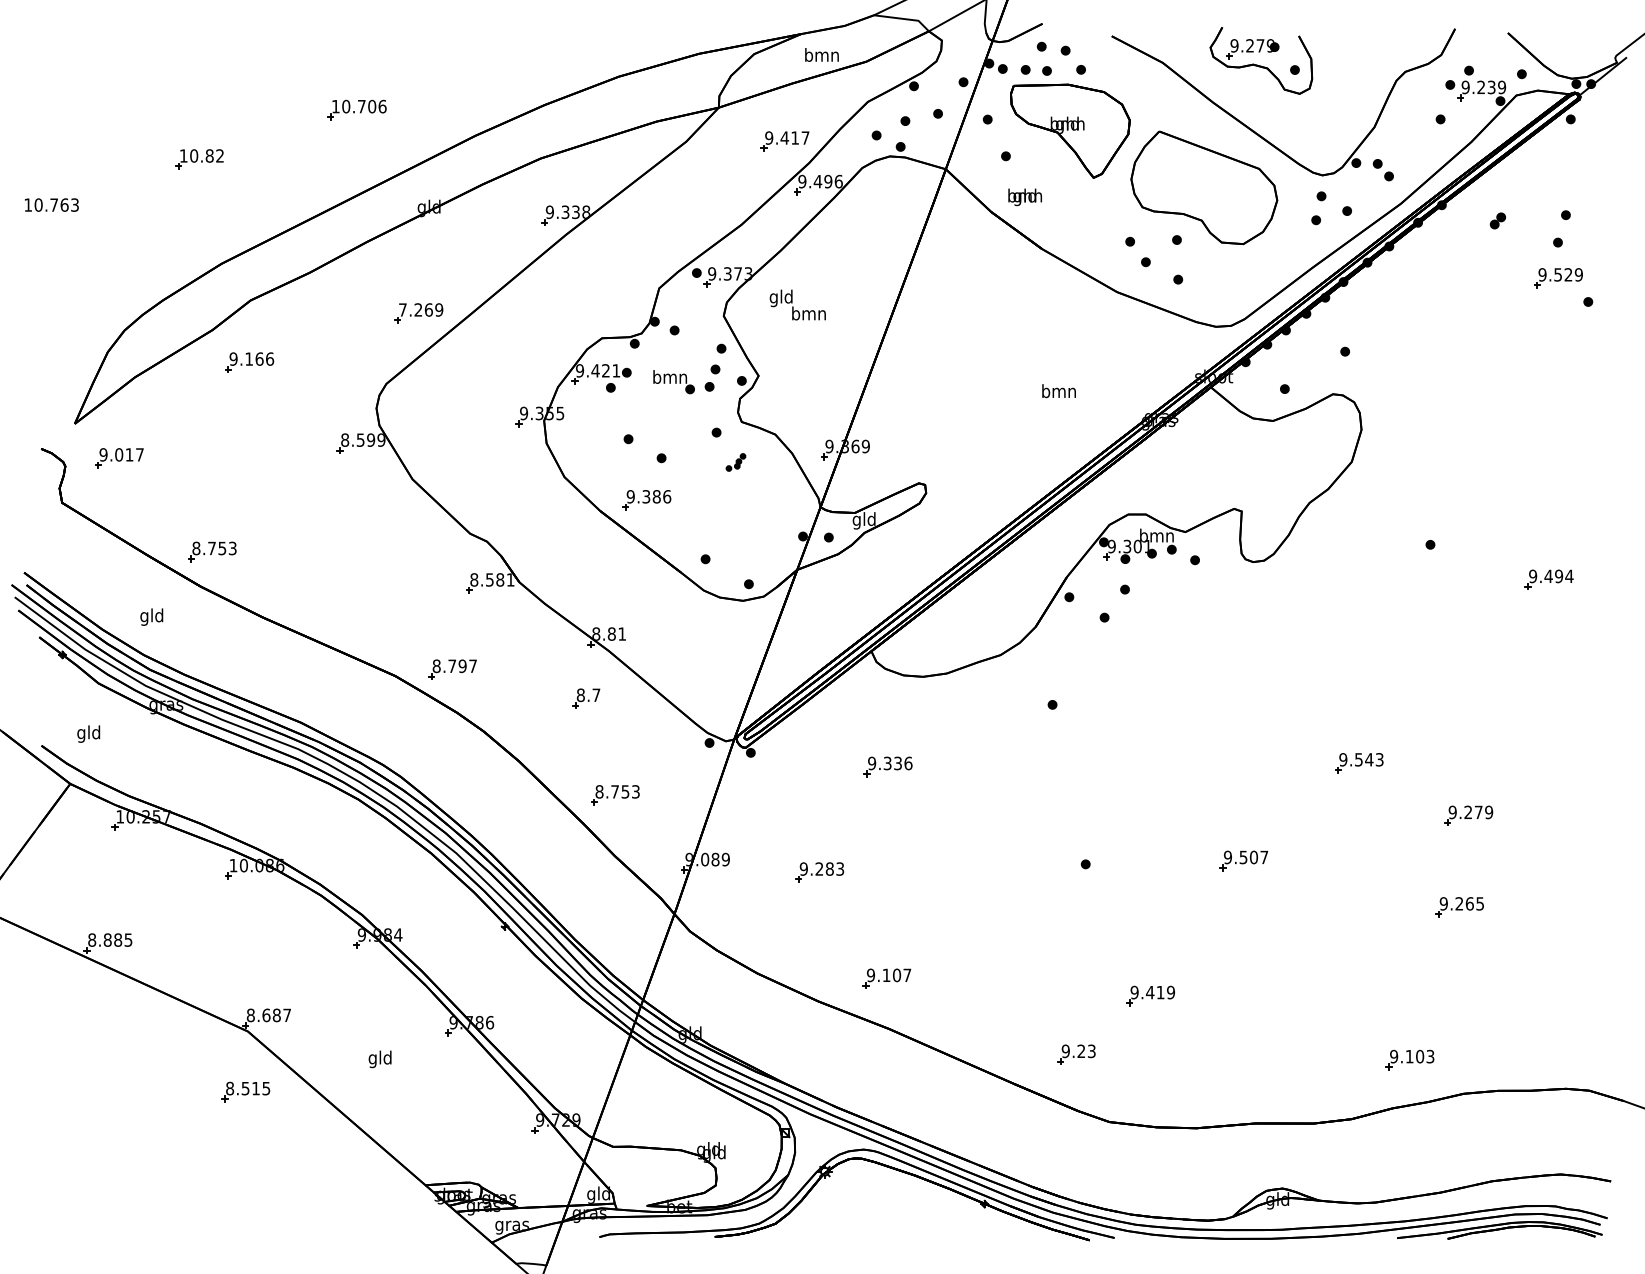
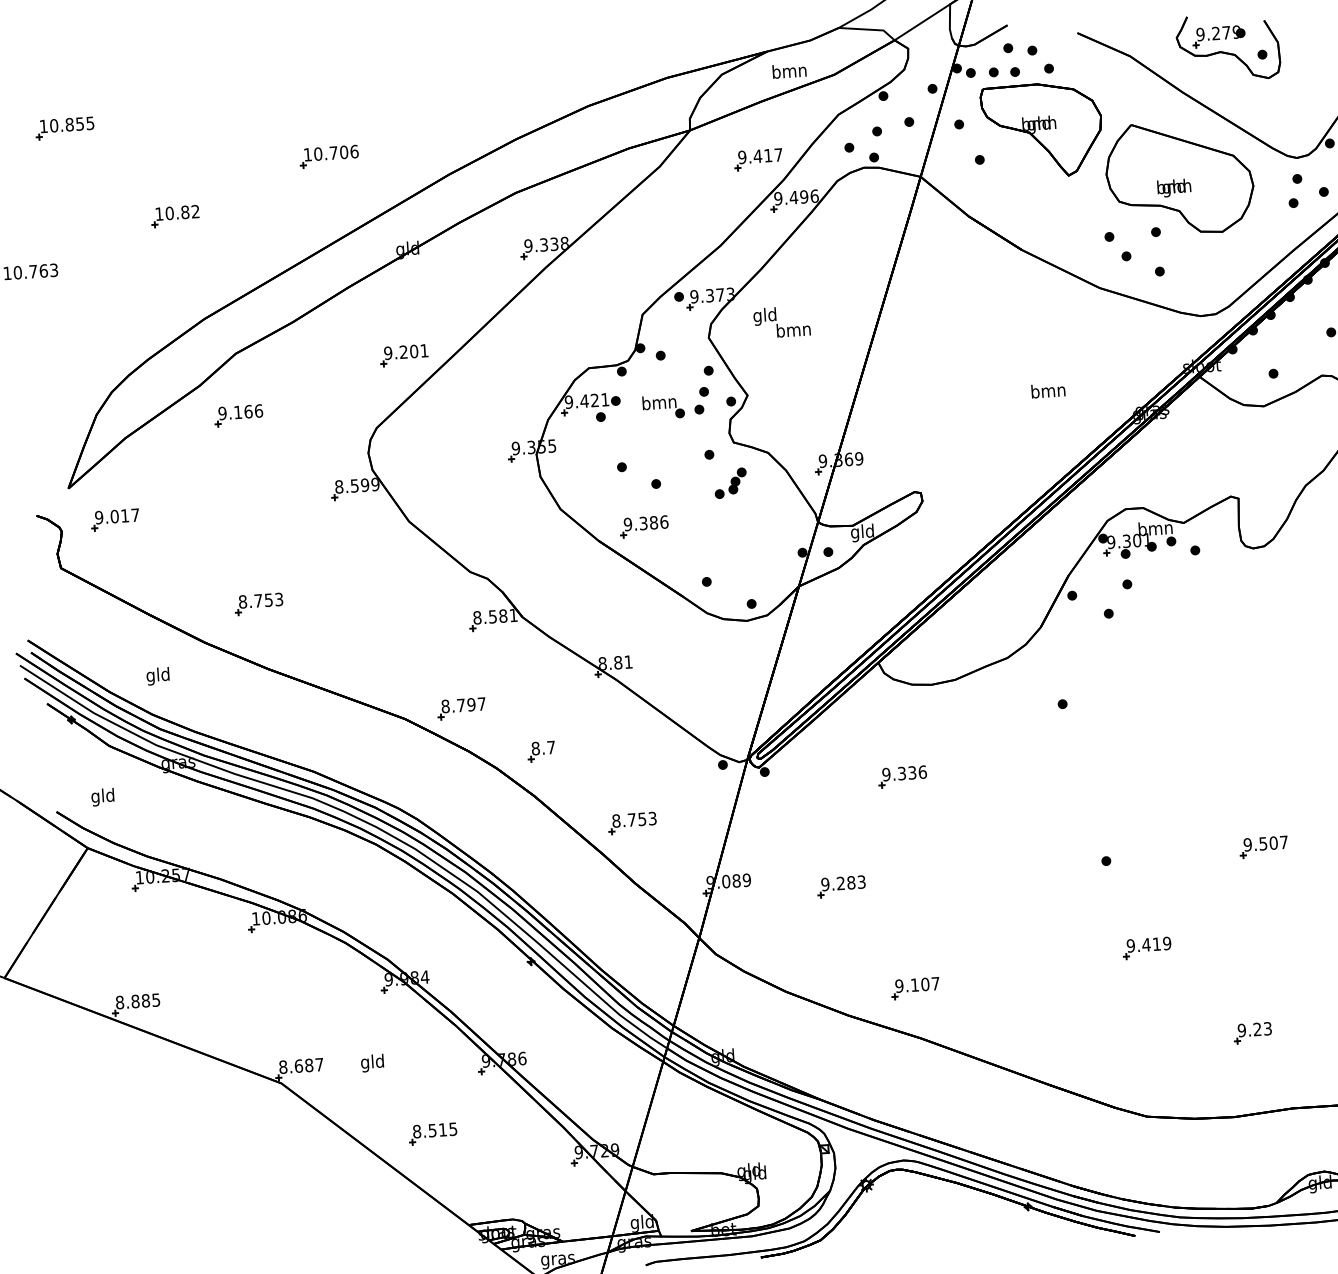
part: (94, 64) -> (64, 128), added
text: (1024, 197) -> (1173, 188), moved
text: (420, 309) -> (405, 351), 7.269 -> 9.201
part: (735, 462) -> (730, 483), size x1.67
part: (212, 551) -> (259, 603), moved
part: (586, 698) -> (541, 751), moved
part: (1150, 995) -> (1146, 947), moved
part: (1076, 1054) -> (1252, 1032), moved
text: (379, 1059) -> (371, 1063), moved
part: (245, 1091) -> (432, 1133), moved

